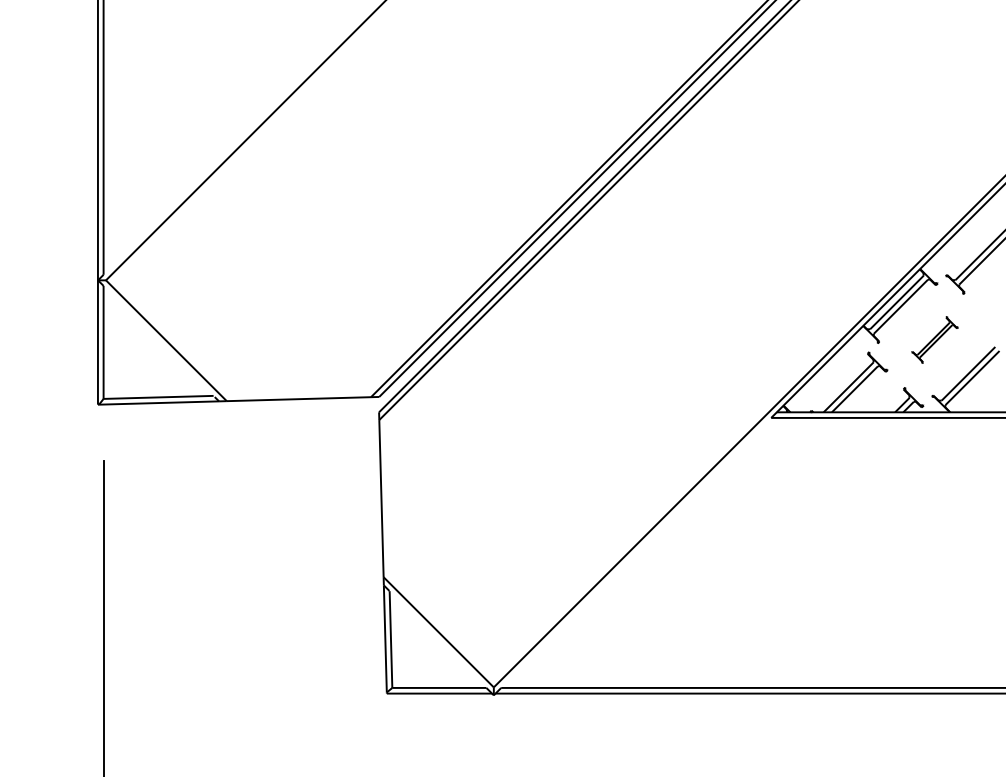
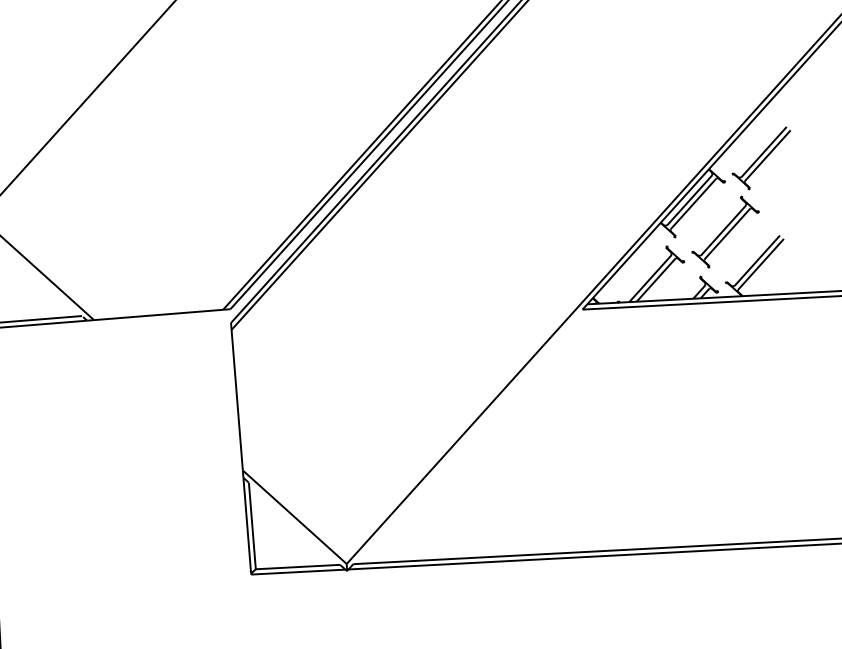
part: (934, 339) -> (725, 231), size x1.67

